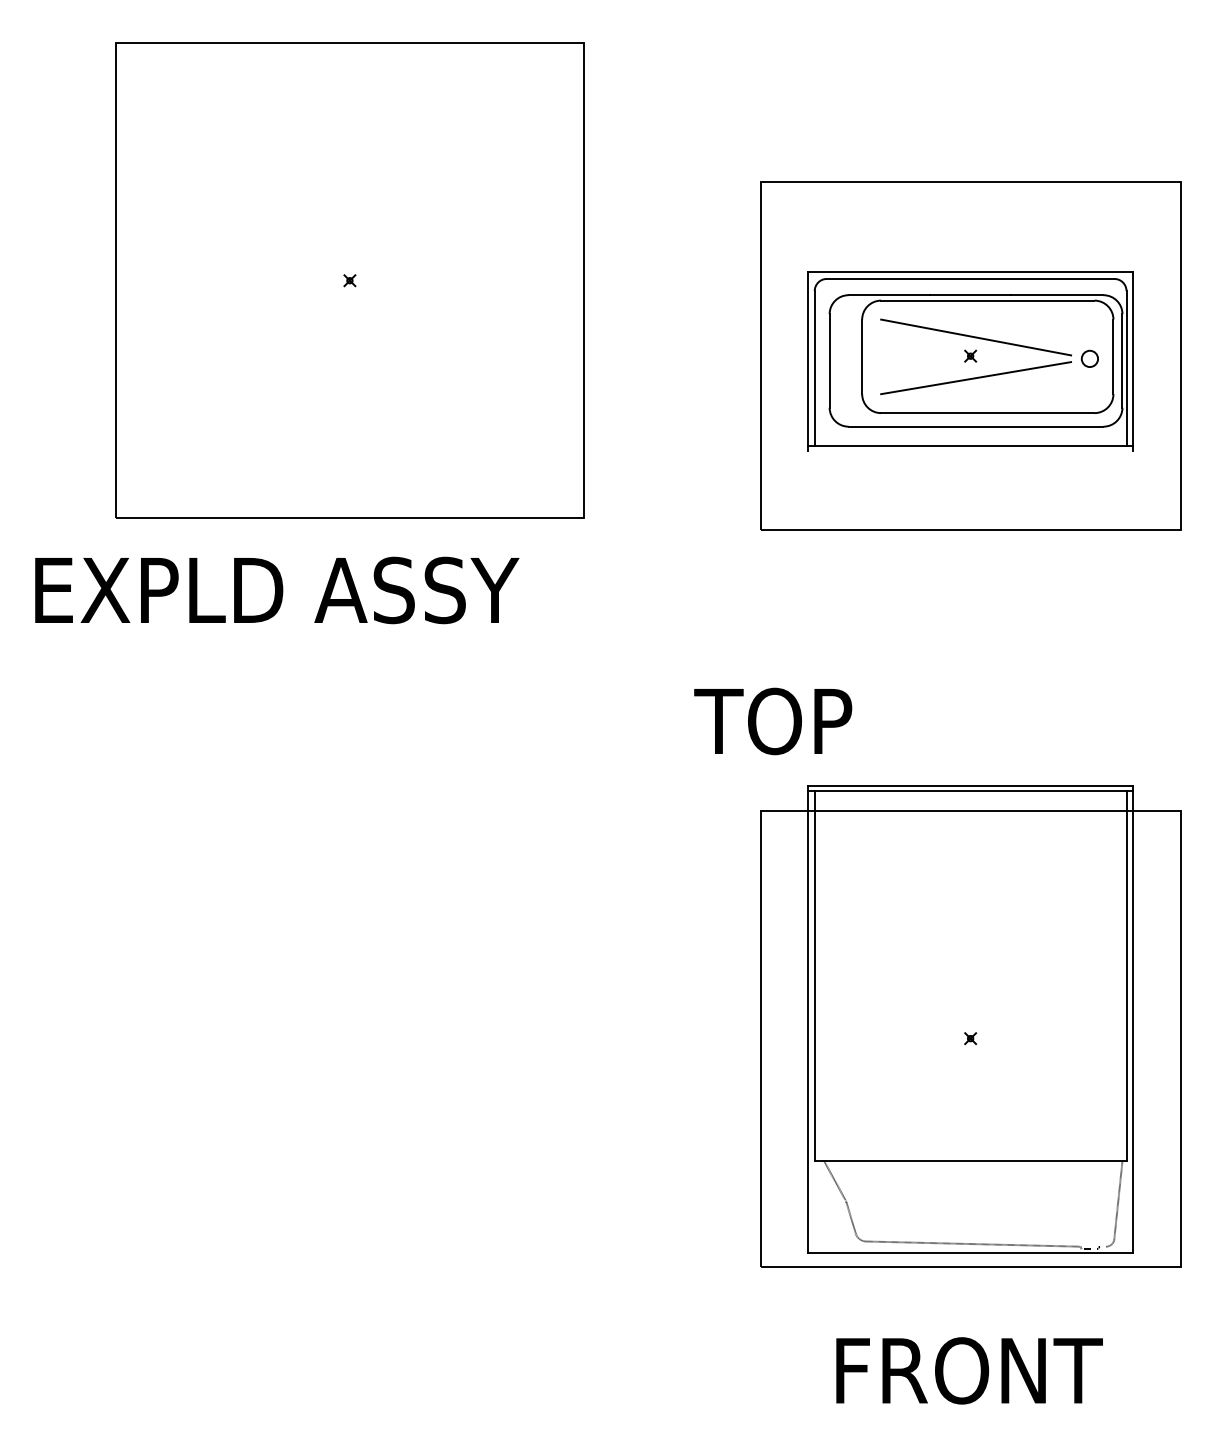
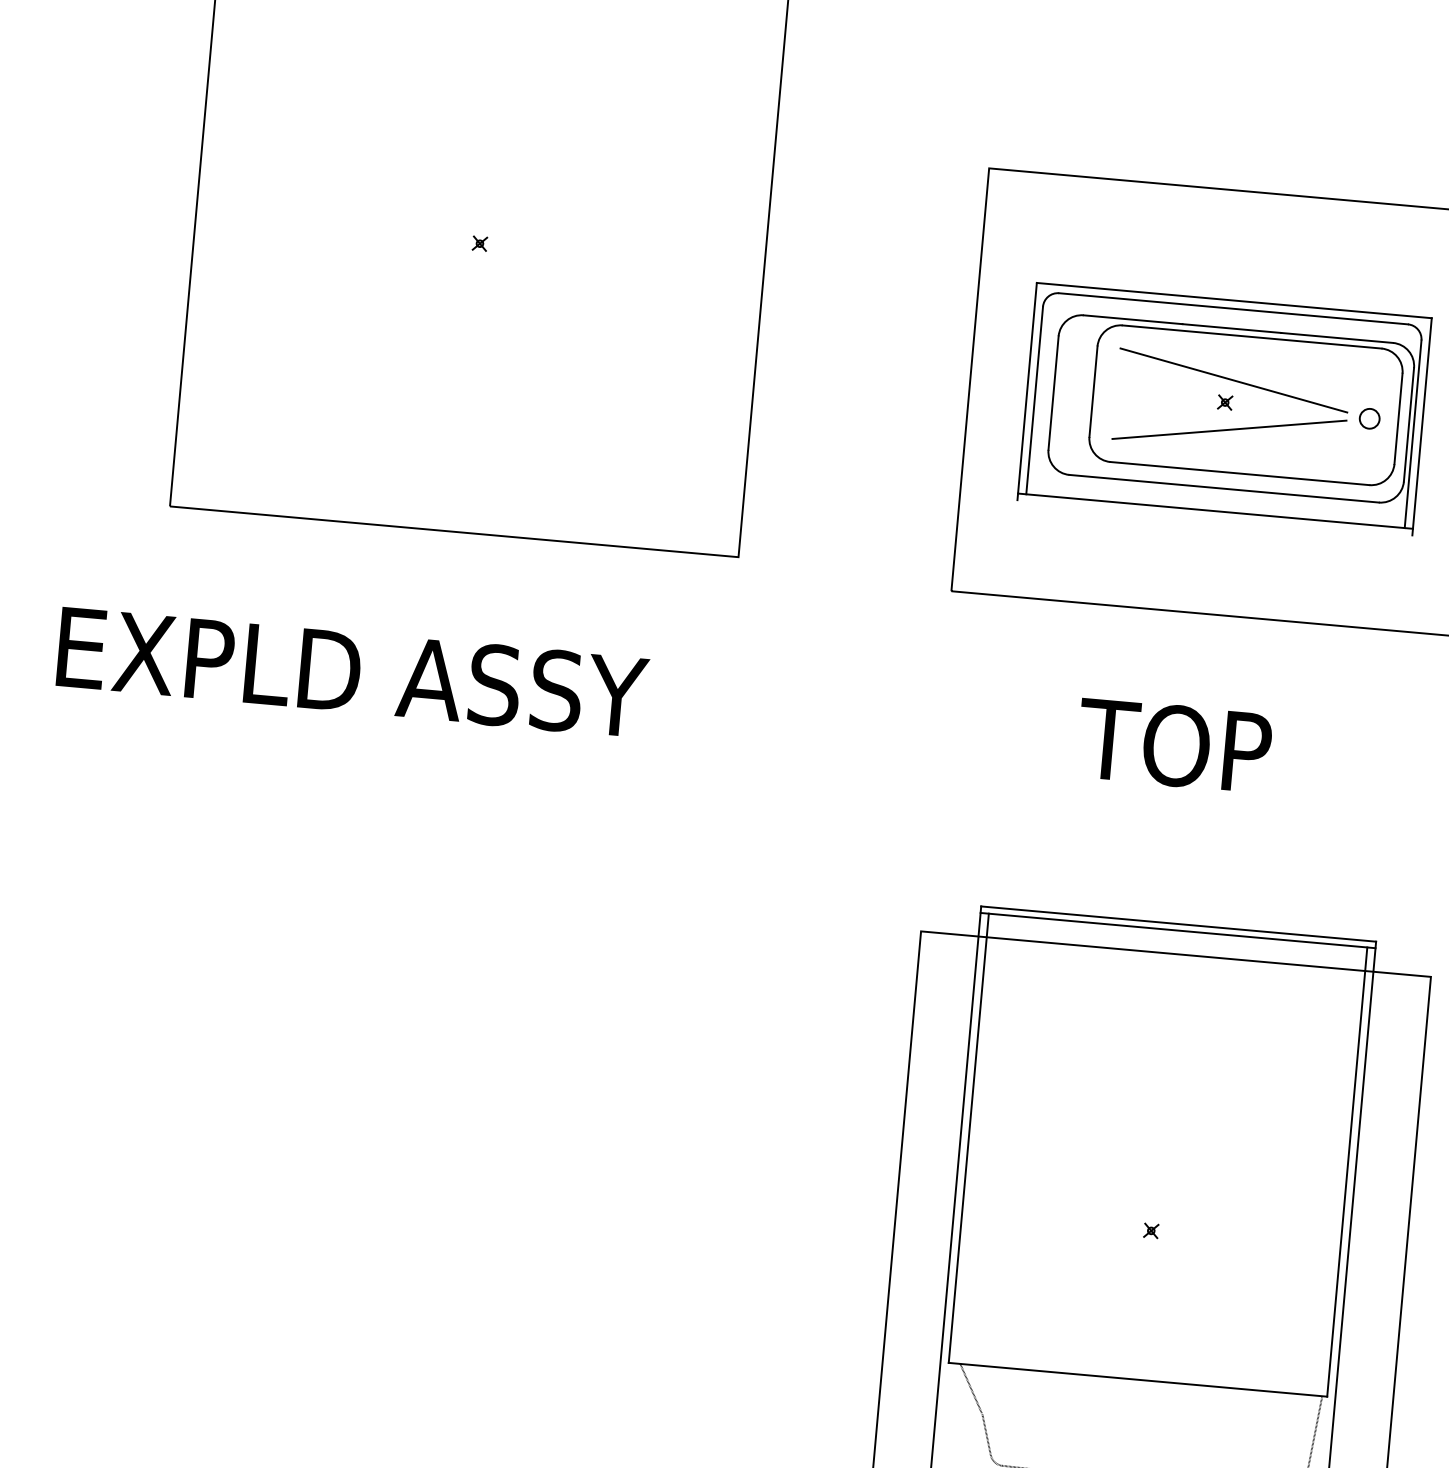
text: (277, 590) -> (353, 672), moved
text: (773, 721) -> (1174, 745), moved

